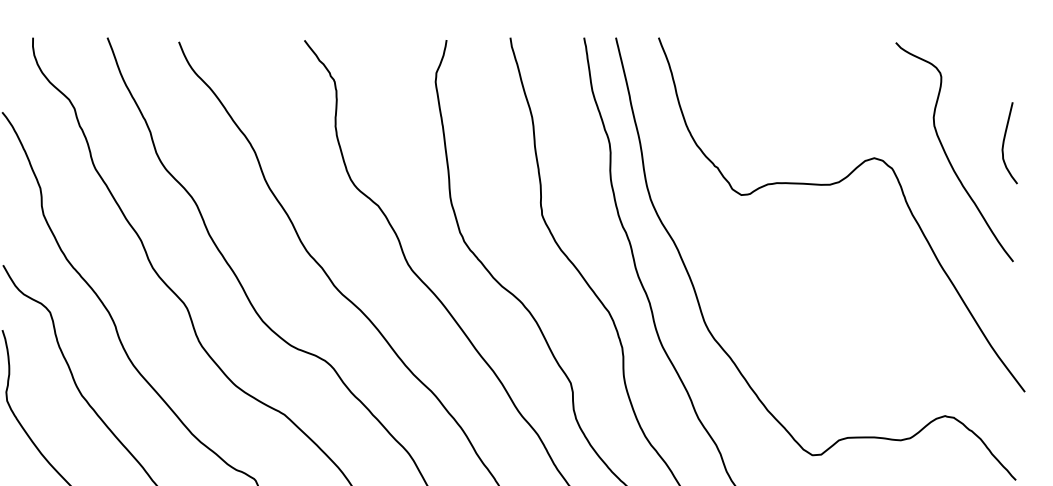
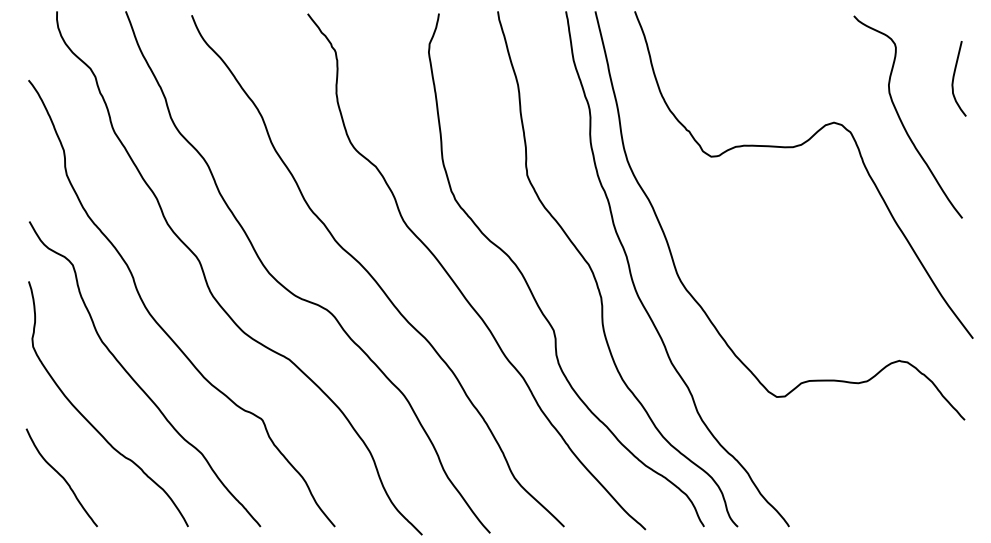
curve: (1004, 142) -> (954, 78), moved

